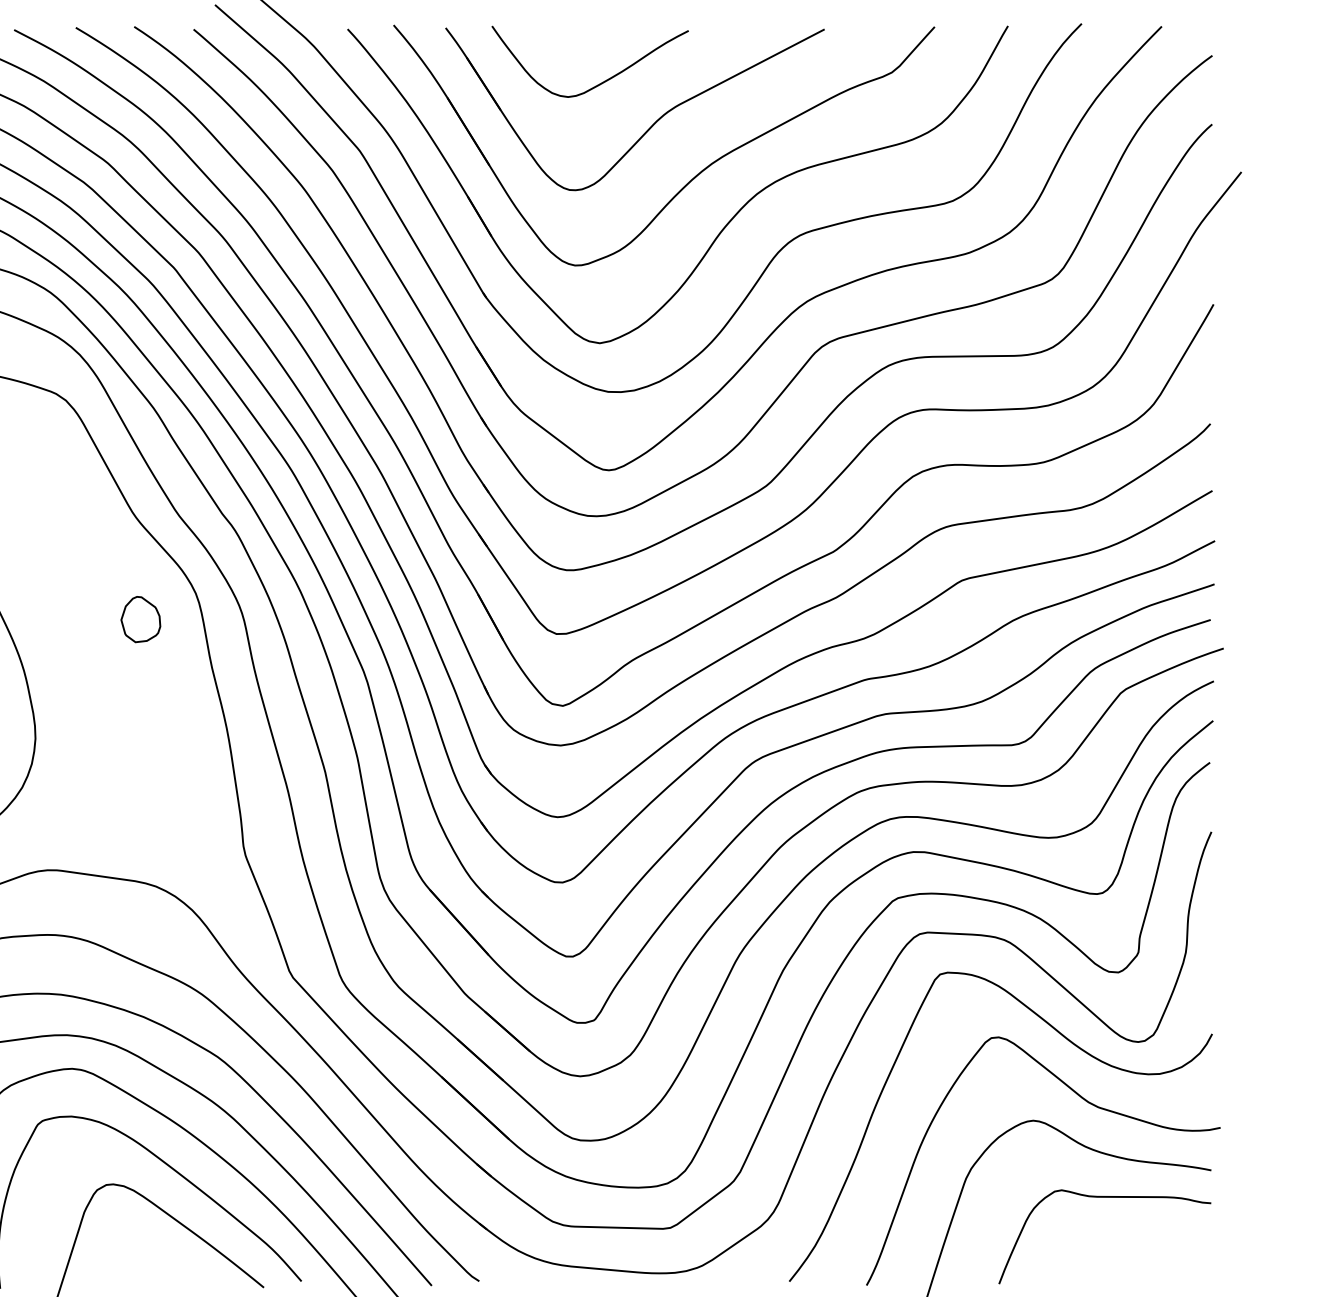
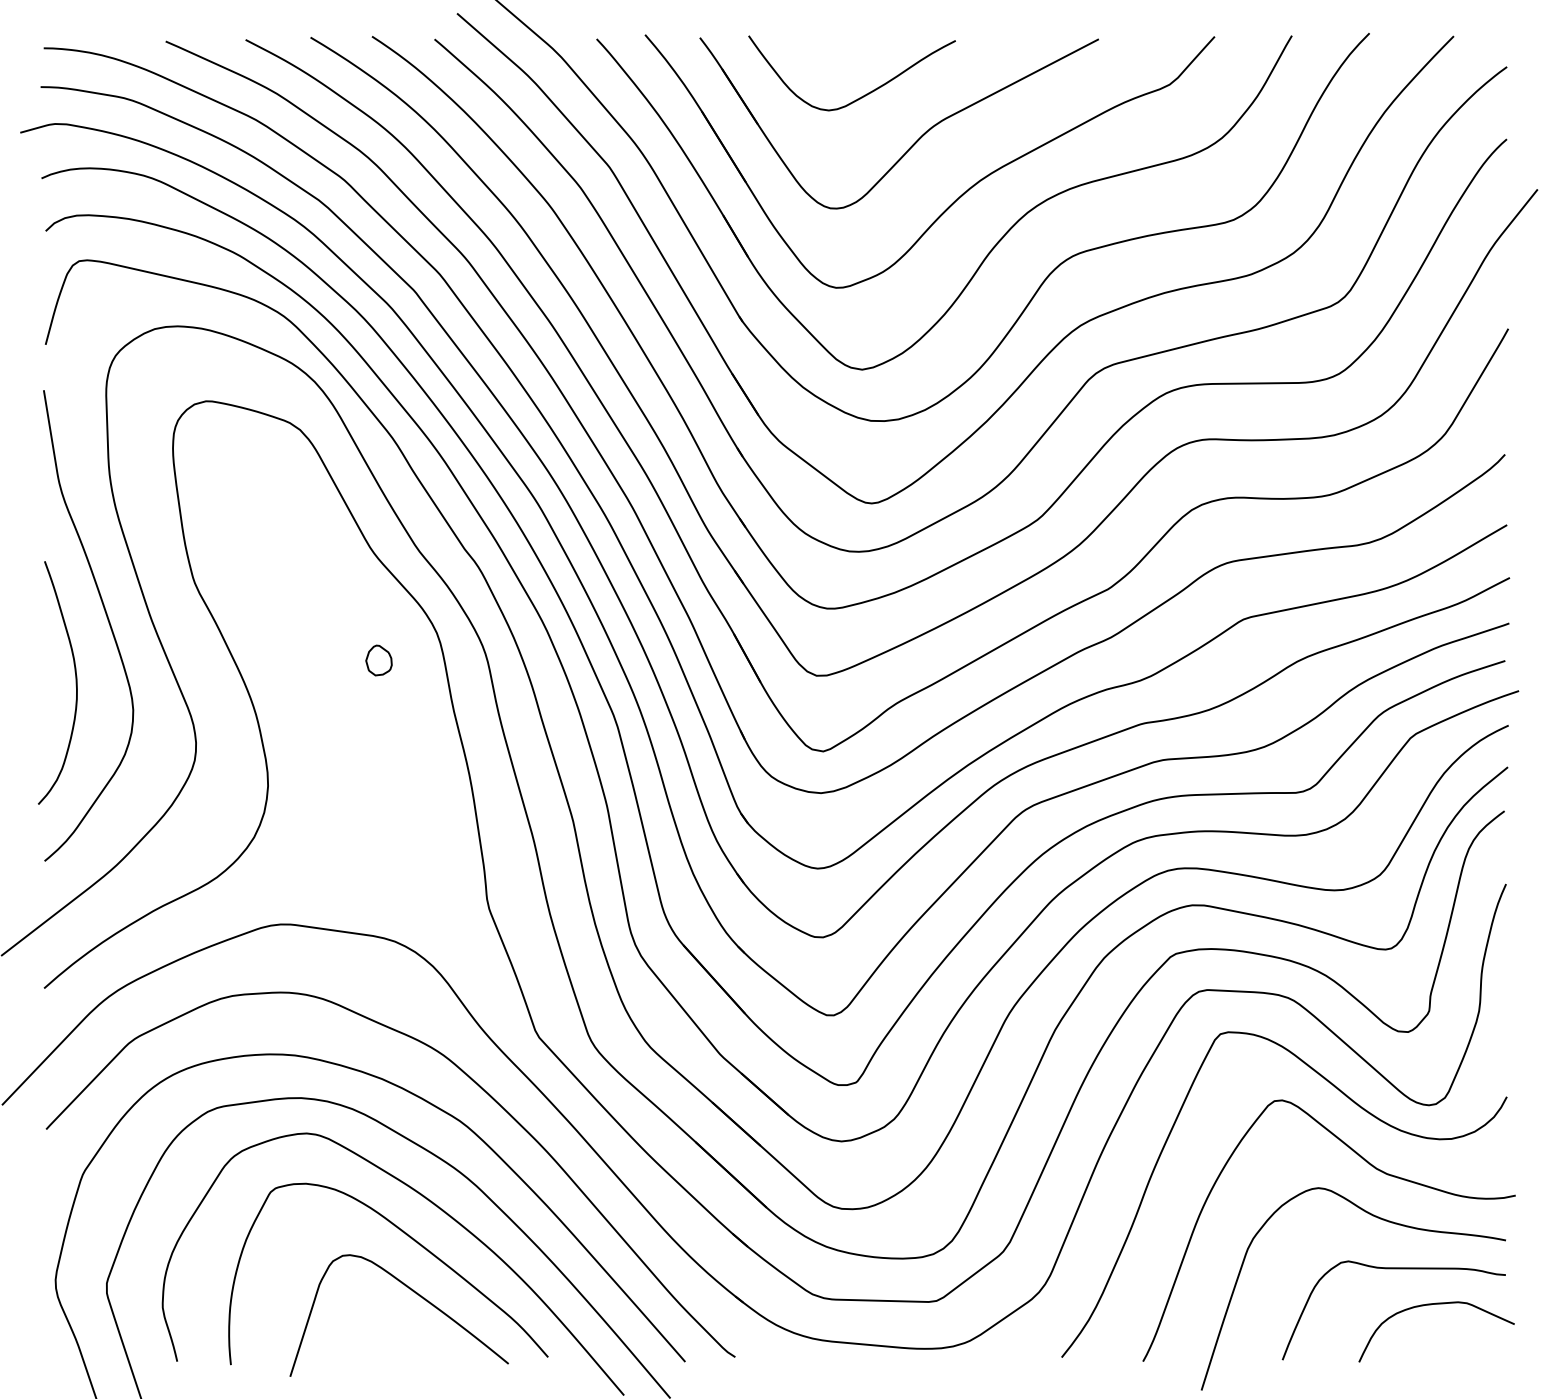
part: (140, 619) -> (378, 660), size x0.62
curve: (1140, 1232) -> (1431, 1305), added

